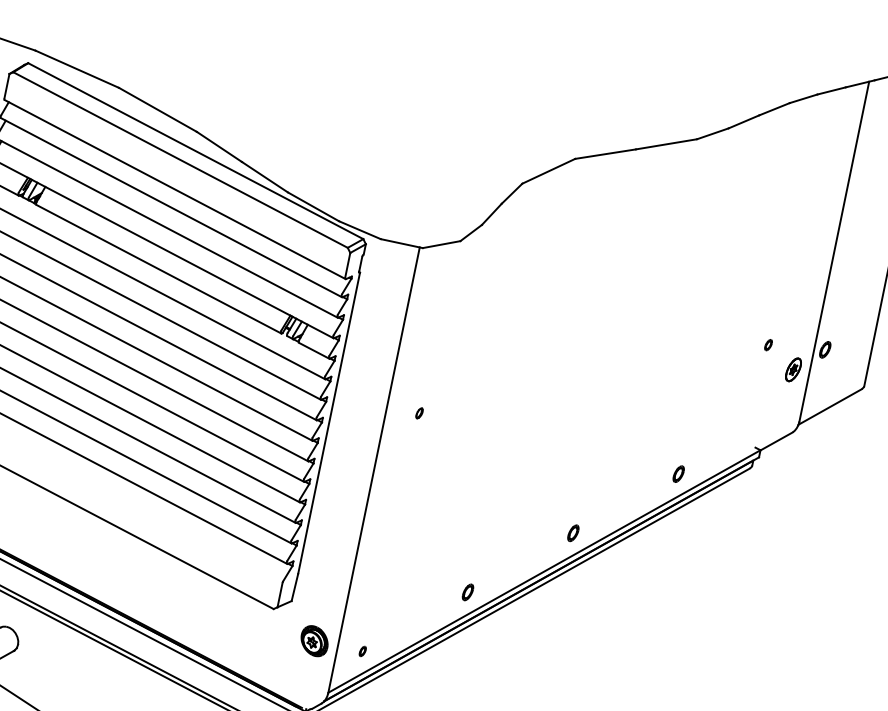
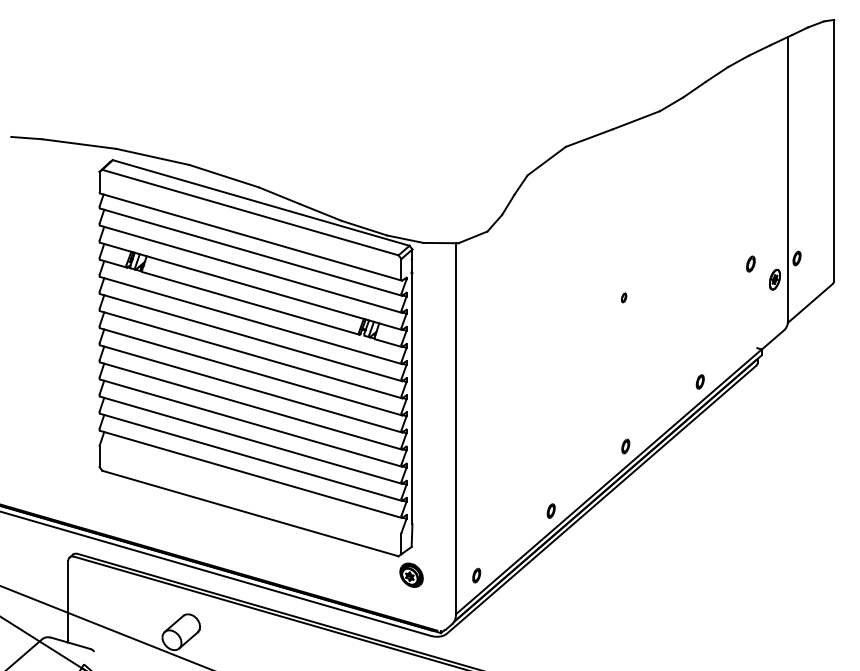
part: (768, 344) -> (750, 263), size x1.67
part: (420, 412) -> (624, 297), moved
part: (314, 640) -> (411, 574), moved
part: (362, 651) -> (476, 575), size x1.67

